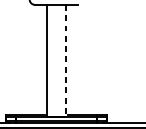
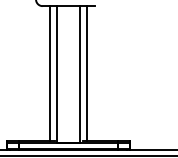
line: (40, 59) -> (49, 73), added
line: (71, 59) -> (87, 73), added
line: (65, 61) -> (79, 75), dashed -> solid

